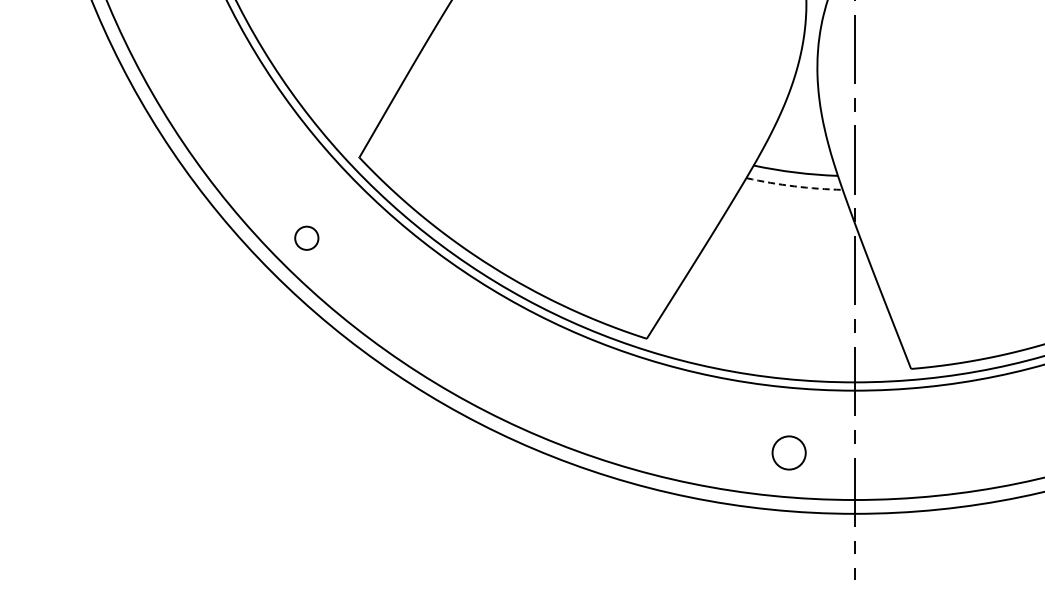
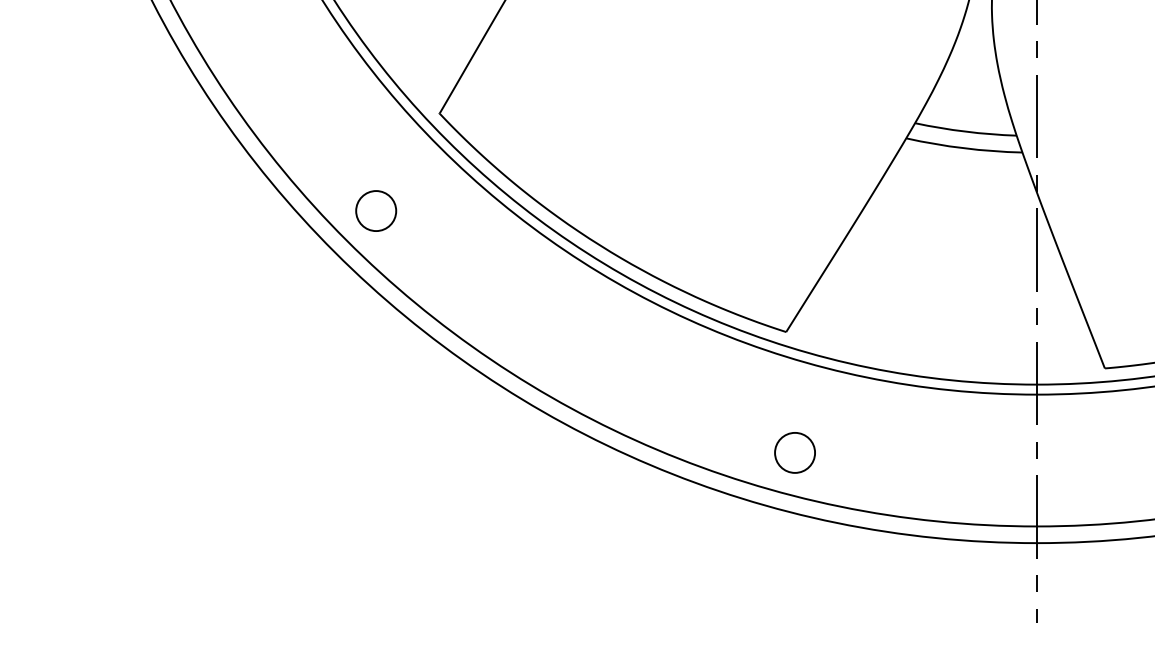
arc: (794, 186) -> (964, 148), dashed -> solid
circle: (306, 237) -> (375, 209), size x1.43
circle: (788, 452) -> (794, 452), moved

